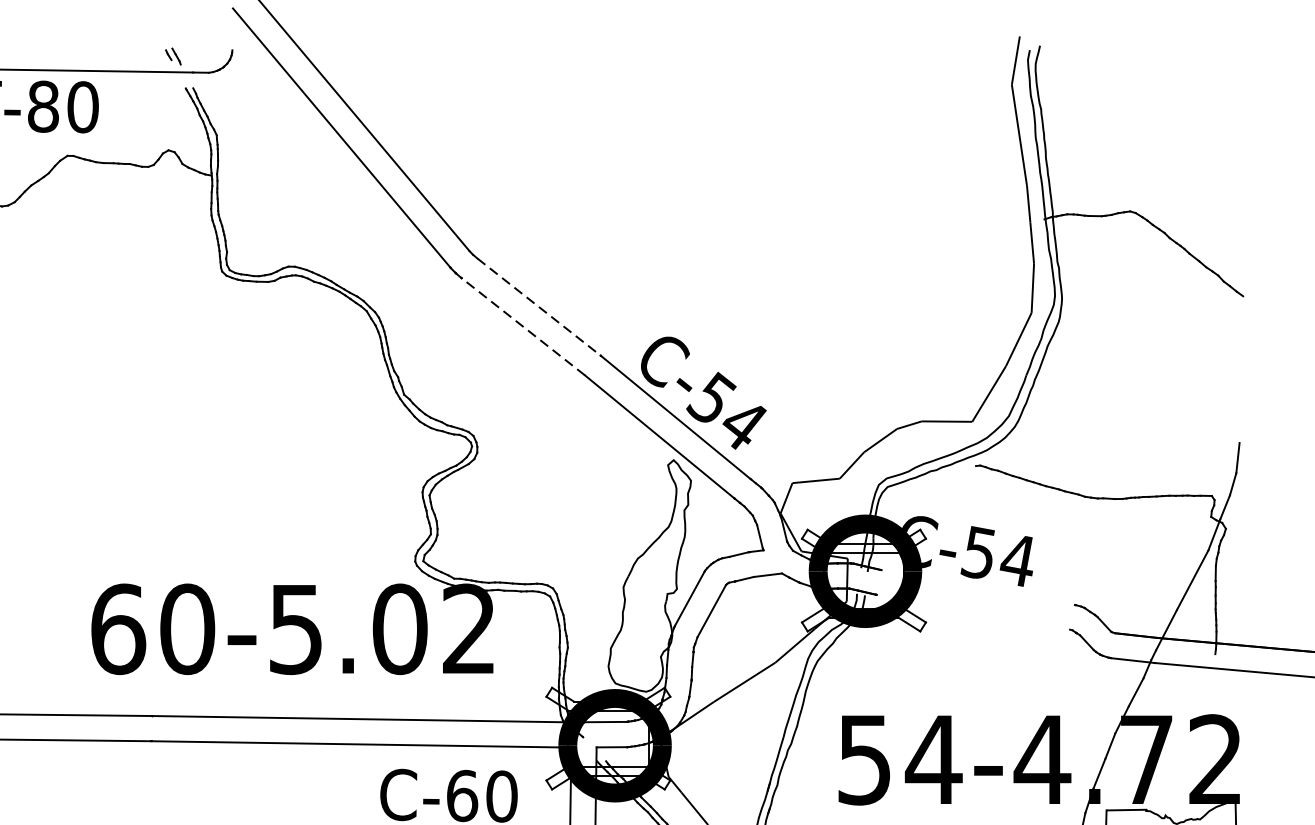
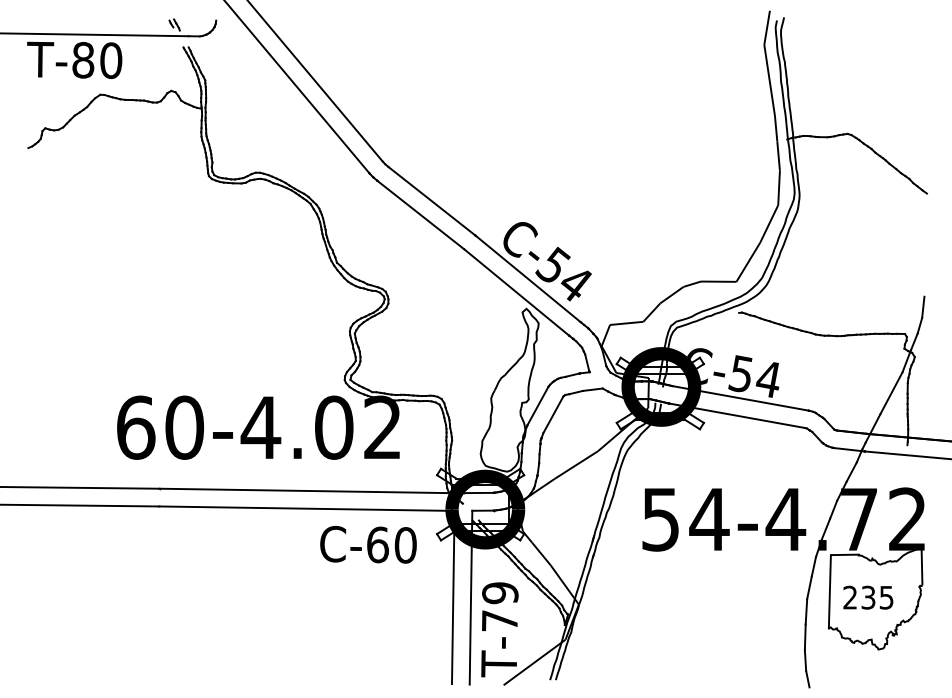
line: (539, 307) -> (432, 201), dashed -> solid
line: (522, 326) -> (420, 214), dashed -> solid
line: (977, 587) -> (740, 398), added
line: (973, 611) -> (737, 415), added
text: (295, 628) -> (260, 427), 60-5.02 -> 60-4.02

